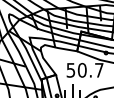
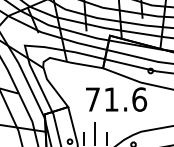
text: (84, 69) -> (115, 98), 50.7 -> 71.6

